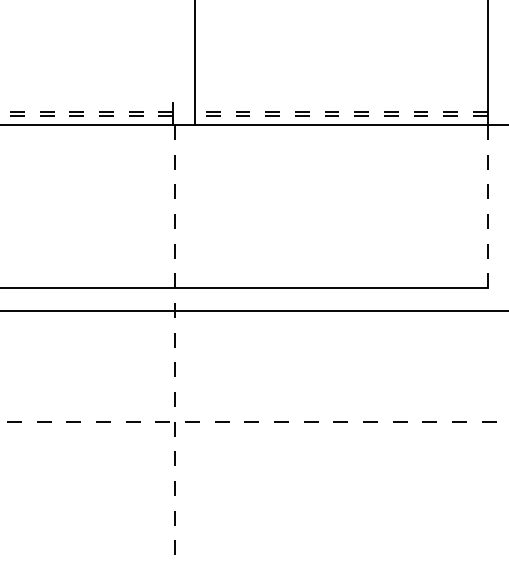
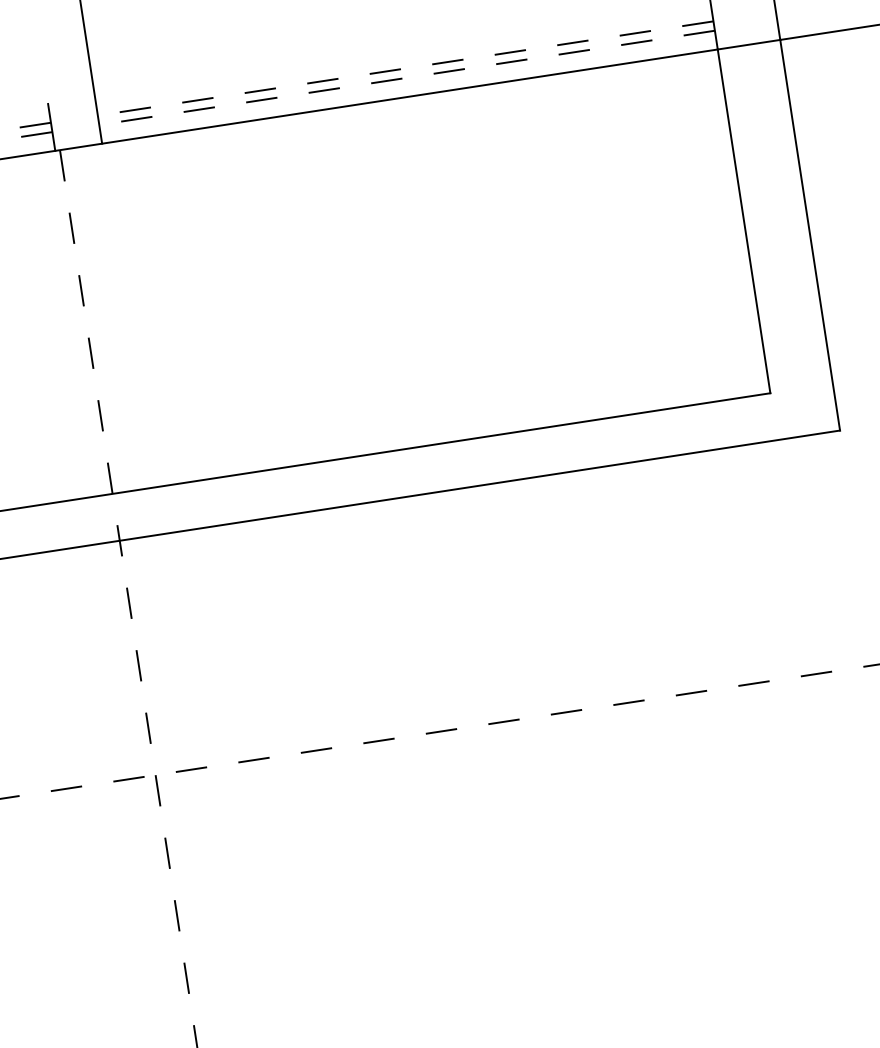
line: (487, 206) -> (743, 220), dashed -> solid

